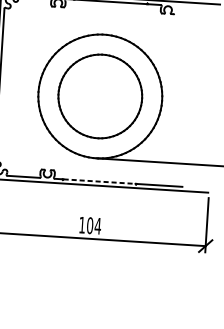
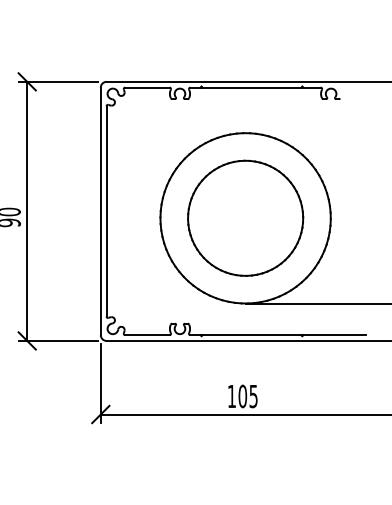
line: (99, 181) -> (251, 335), dashed -> solid
text: (97, 226) -> (253, 396), 104 -> 105

